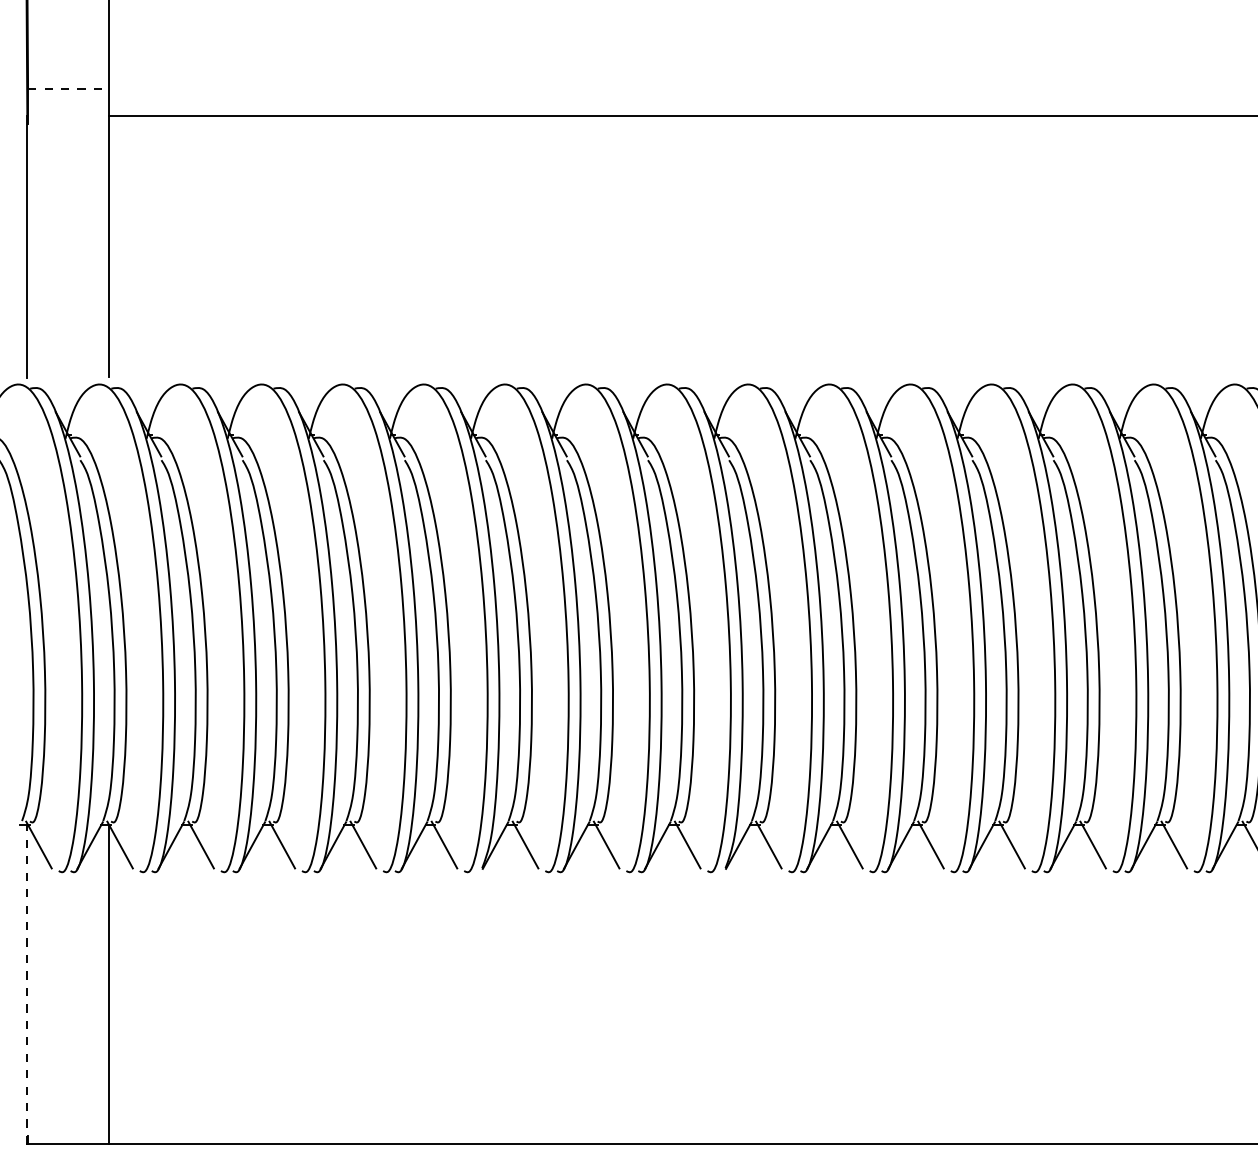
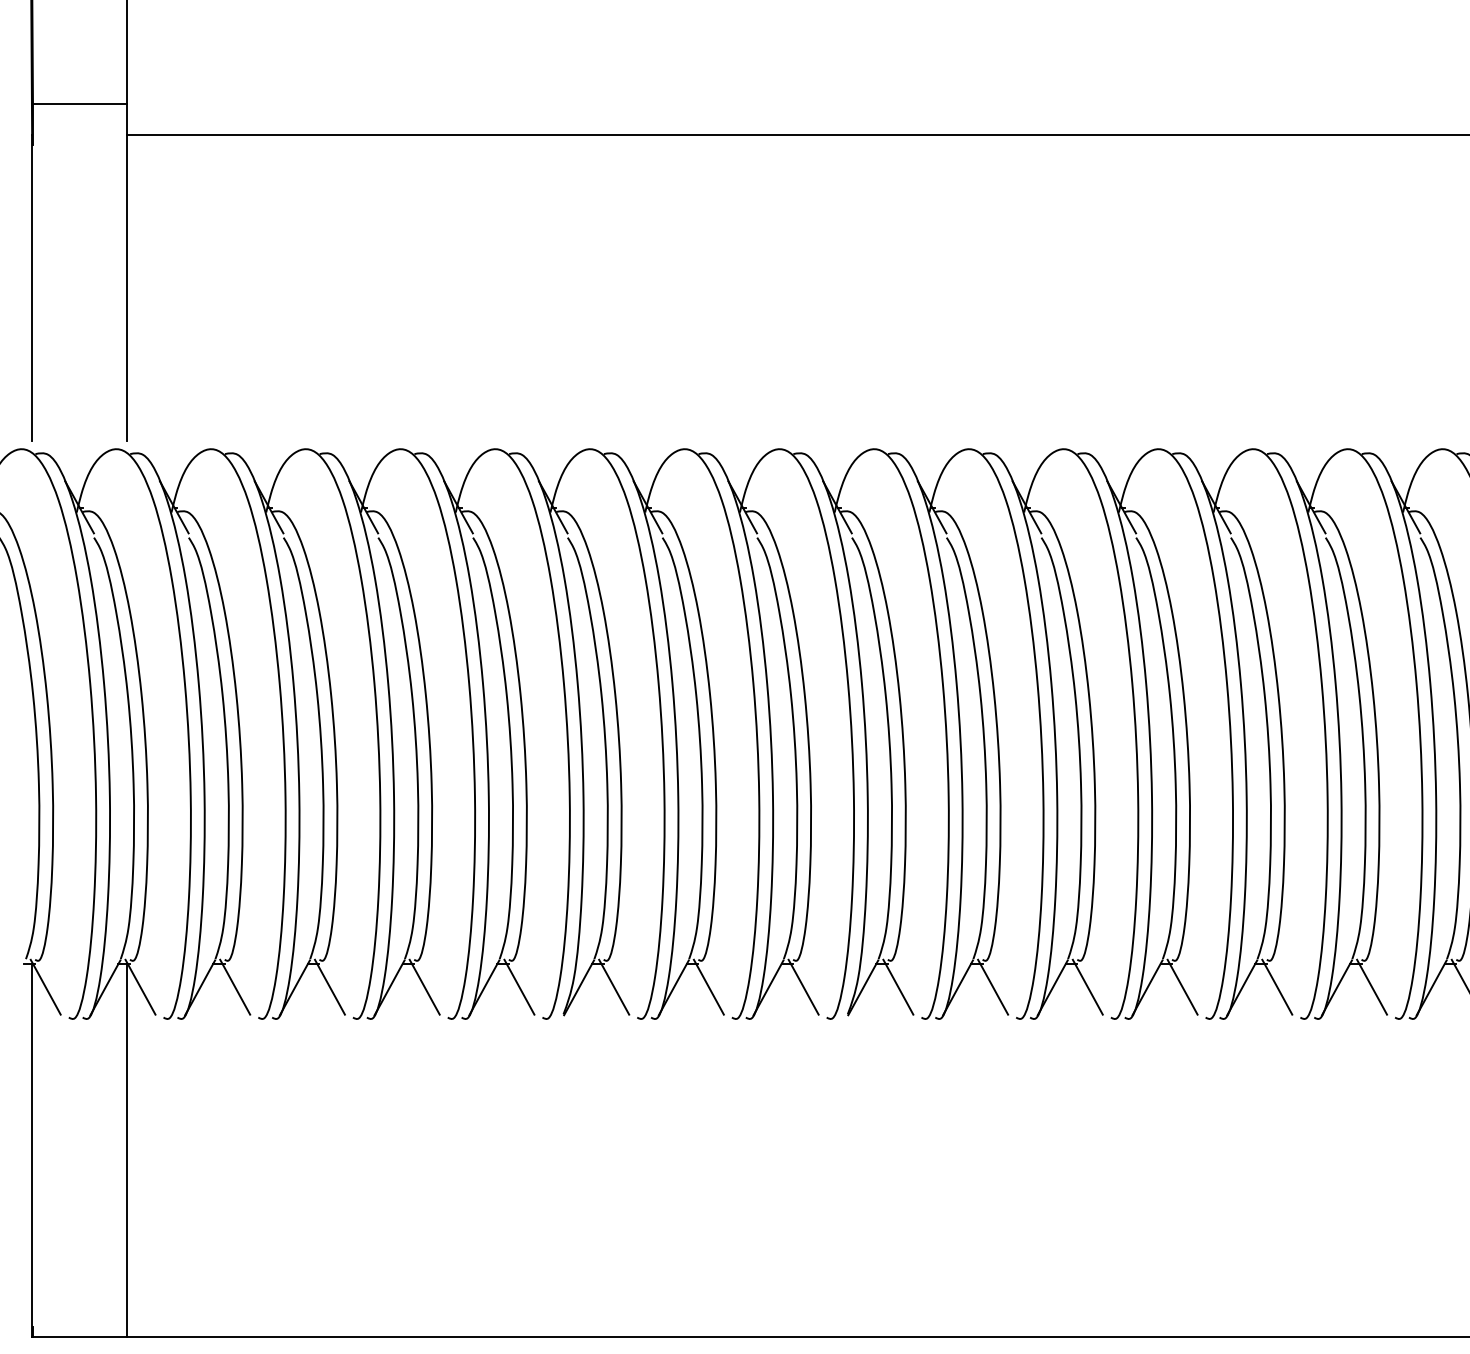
line: (68, 89) -> (80, 104), dashed -> solid
line: (27, 983) -> (32, 1149), dashed -> solid

